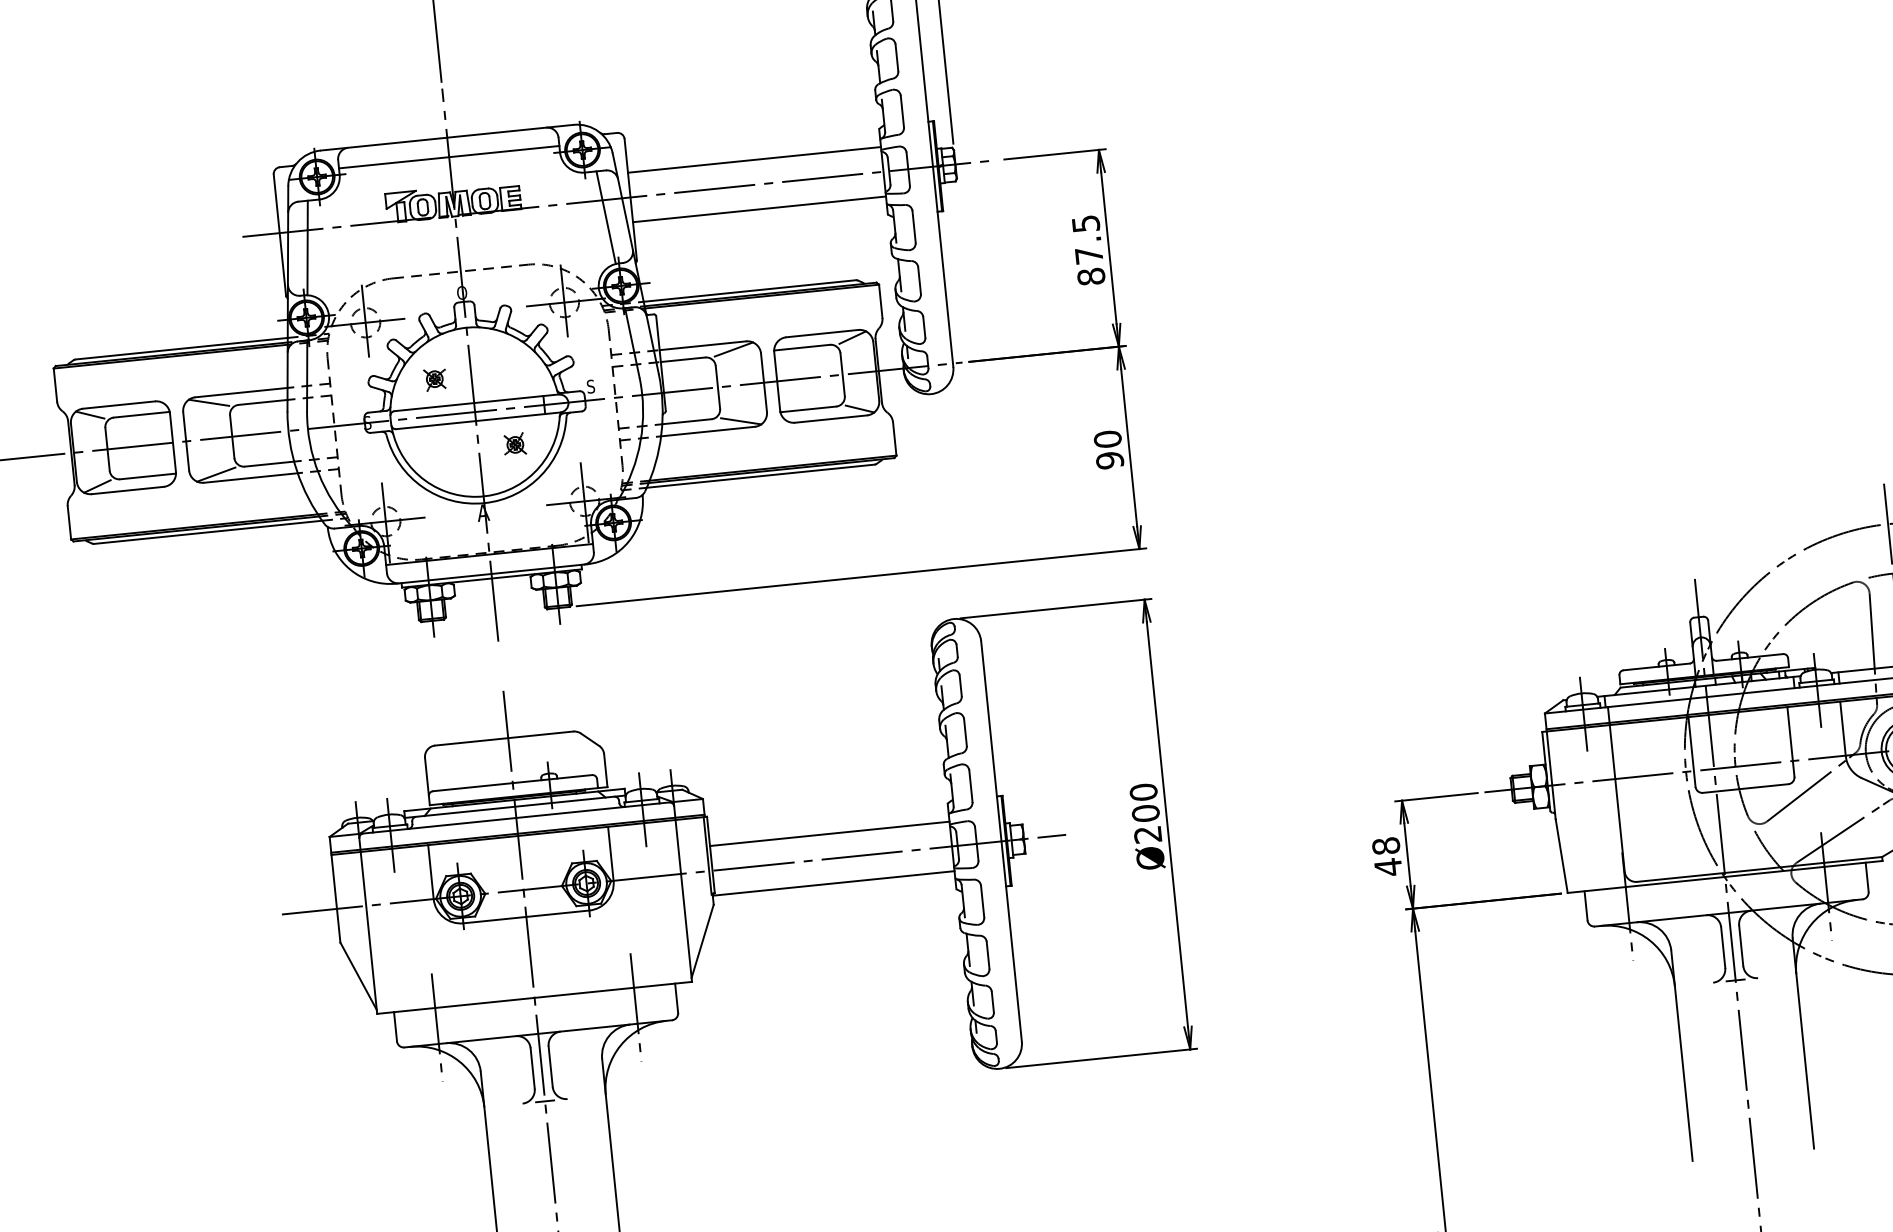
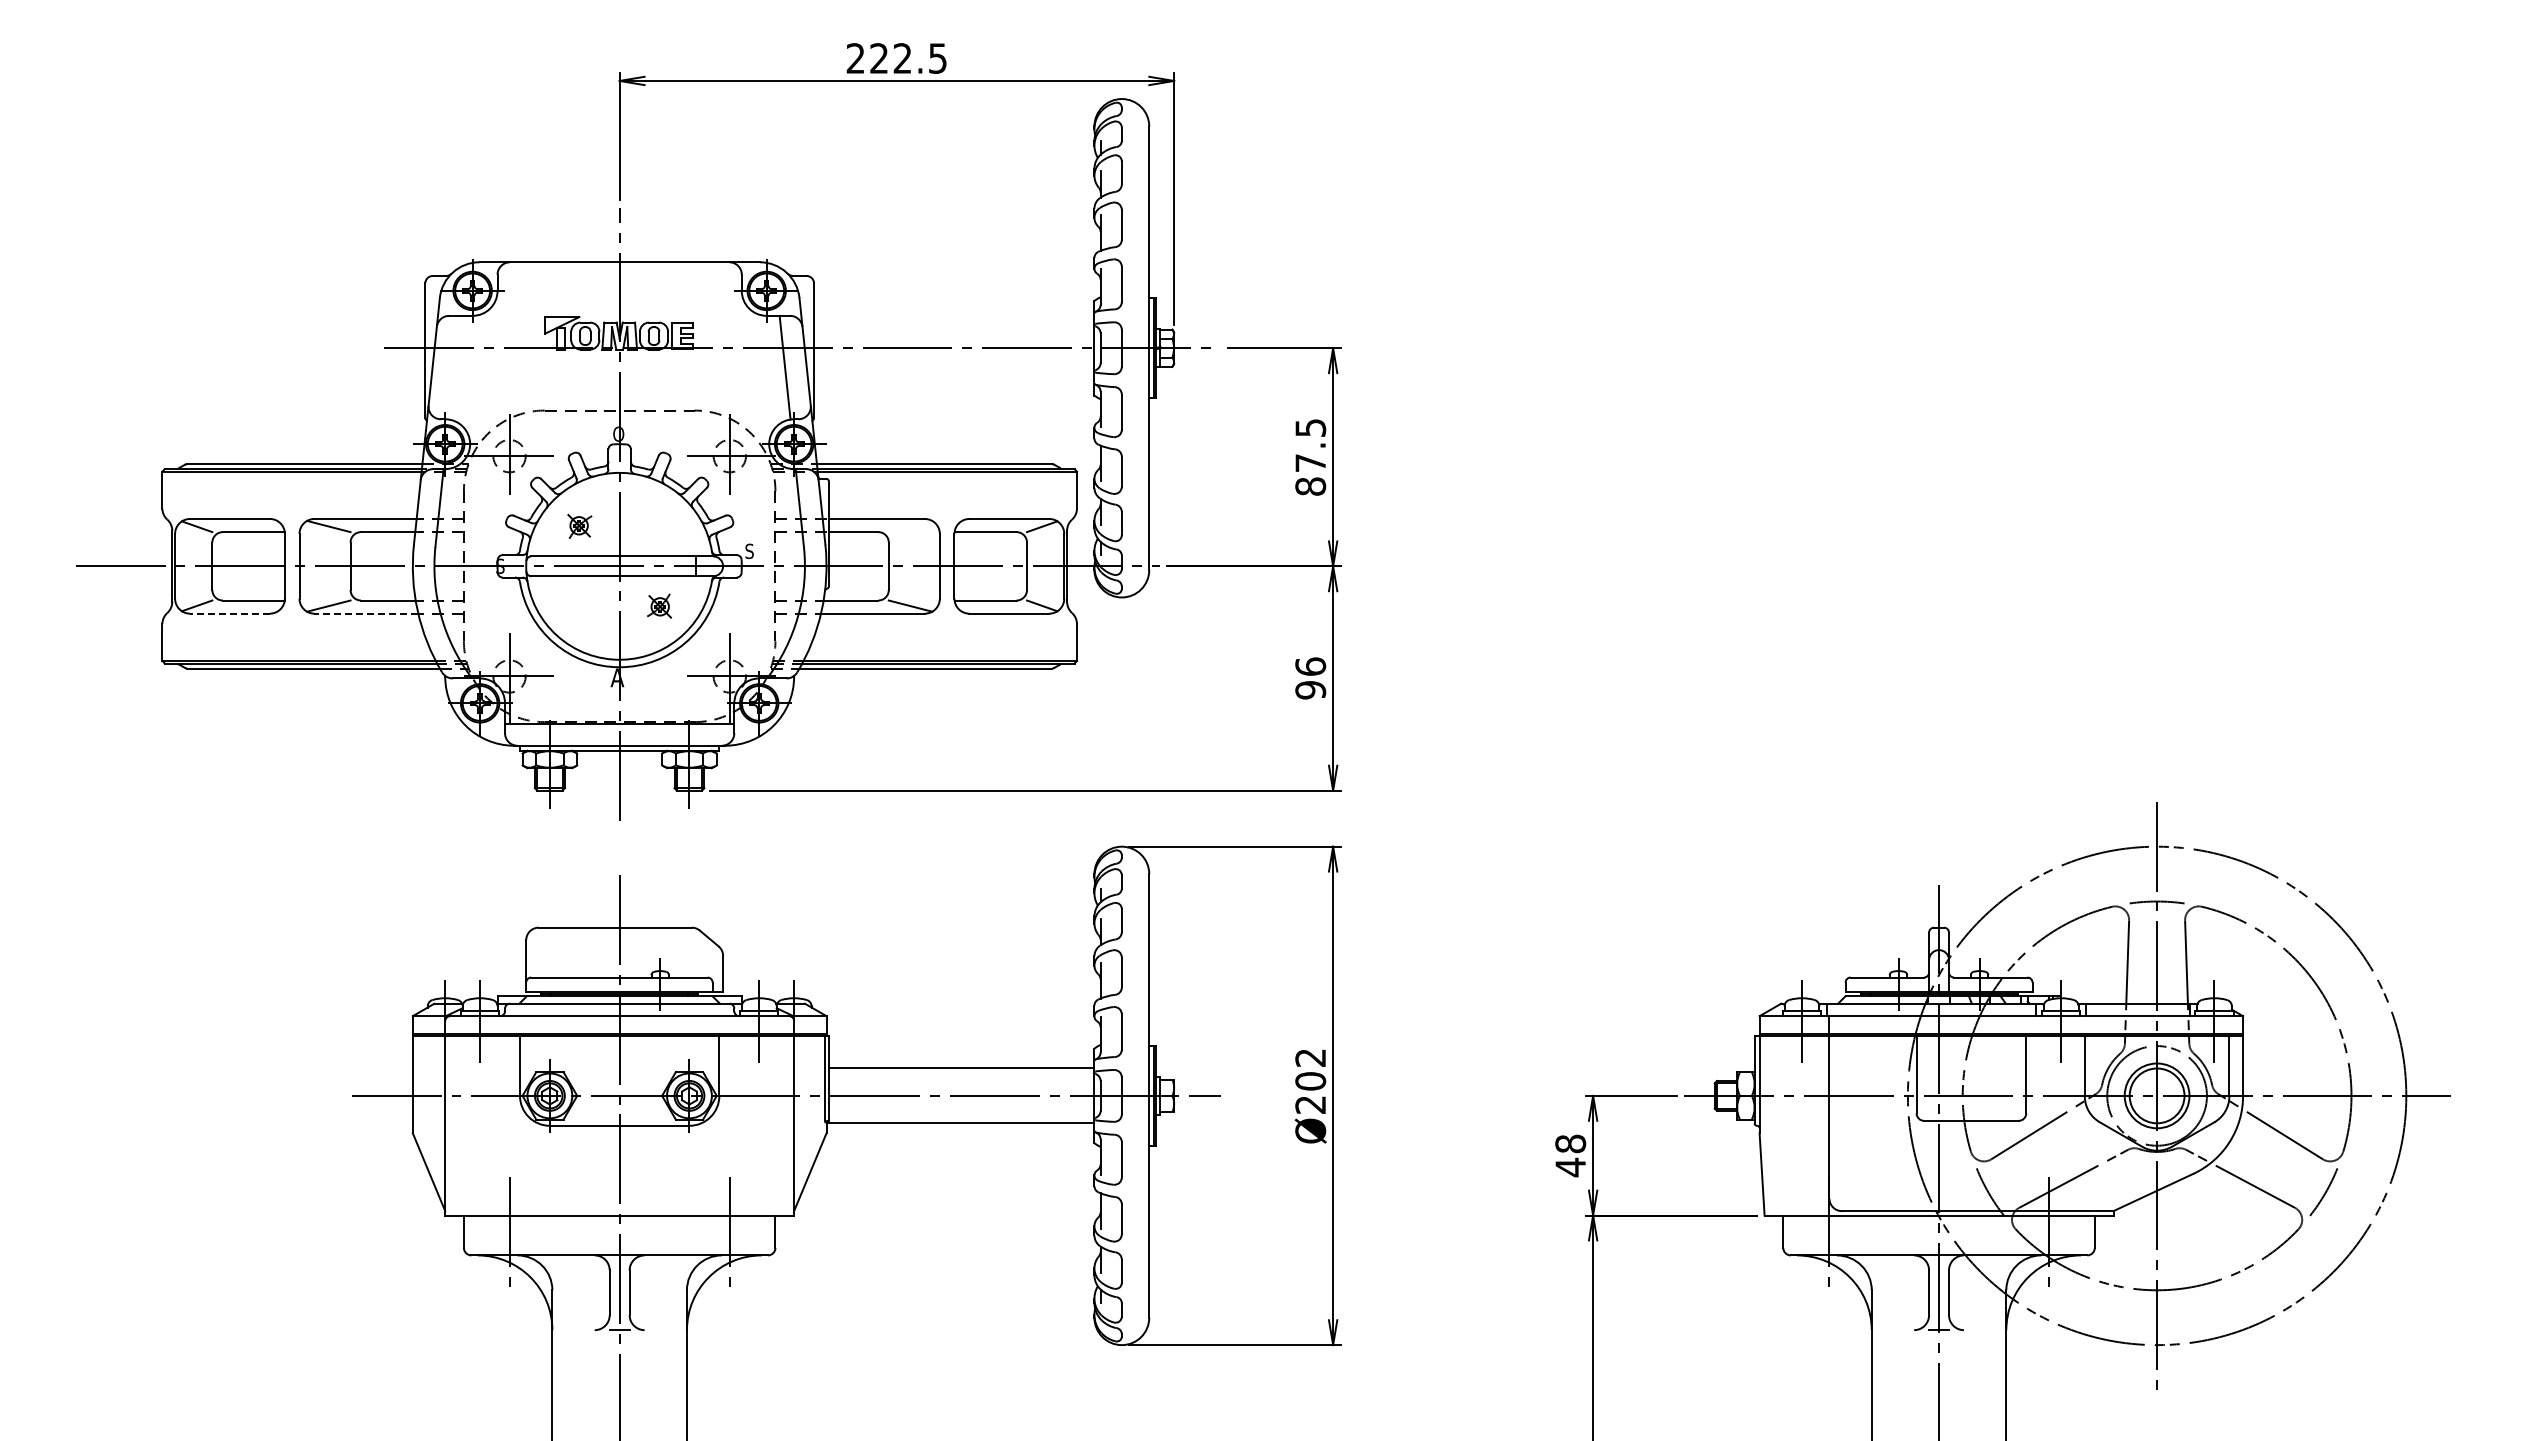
line: (449, 156) -> (619, 283), removed
line: (754, 159) -> (954, 320), removed
line: (759, 209) -> (954, 375), removed
line: (306, 247) -> (453, 367), removed
line: (733, 349) -> (910, 526), removed
text: (1107, 439) -> (1310, 666), 90 -> 96
line: (250, 477) -> (366, 613), solid -> dashed
line: (128, 490) -> (230, 613), solid -> dashed
text: (1143, 791) -> (1310, 1057), Ø200 -> Ø202

